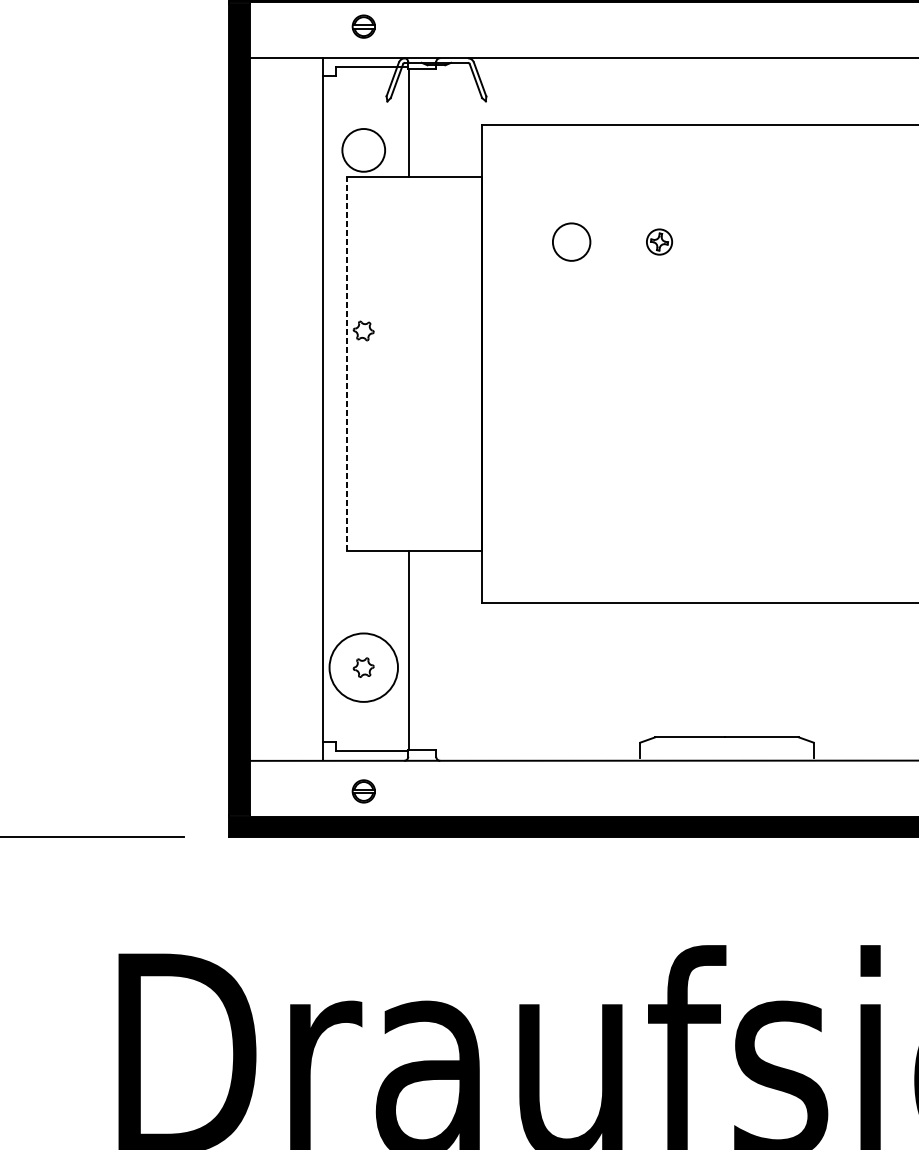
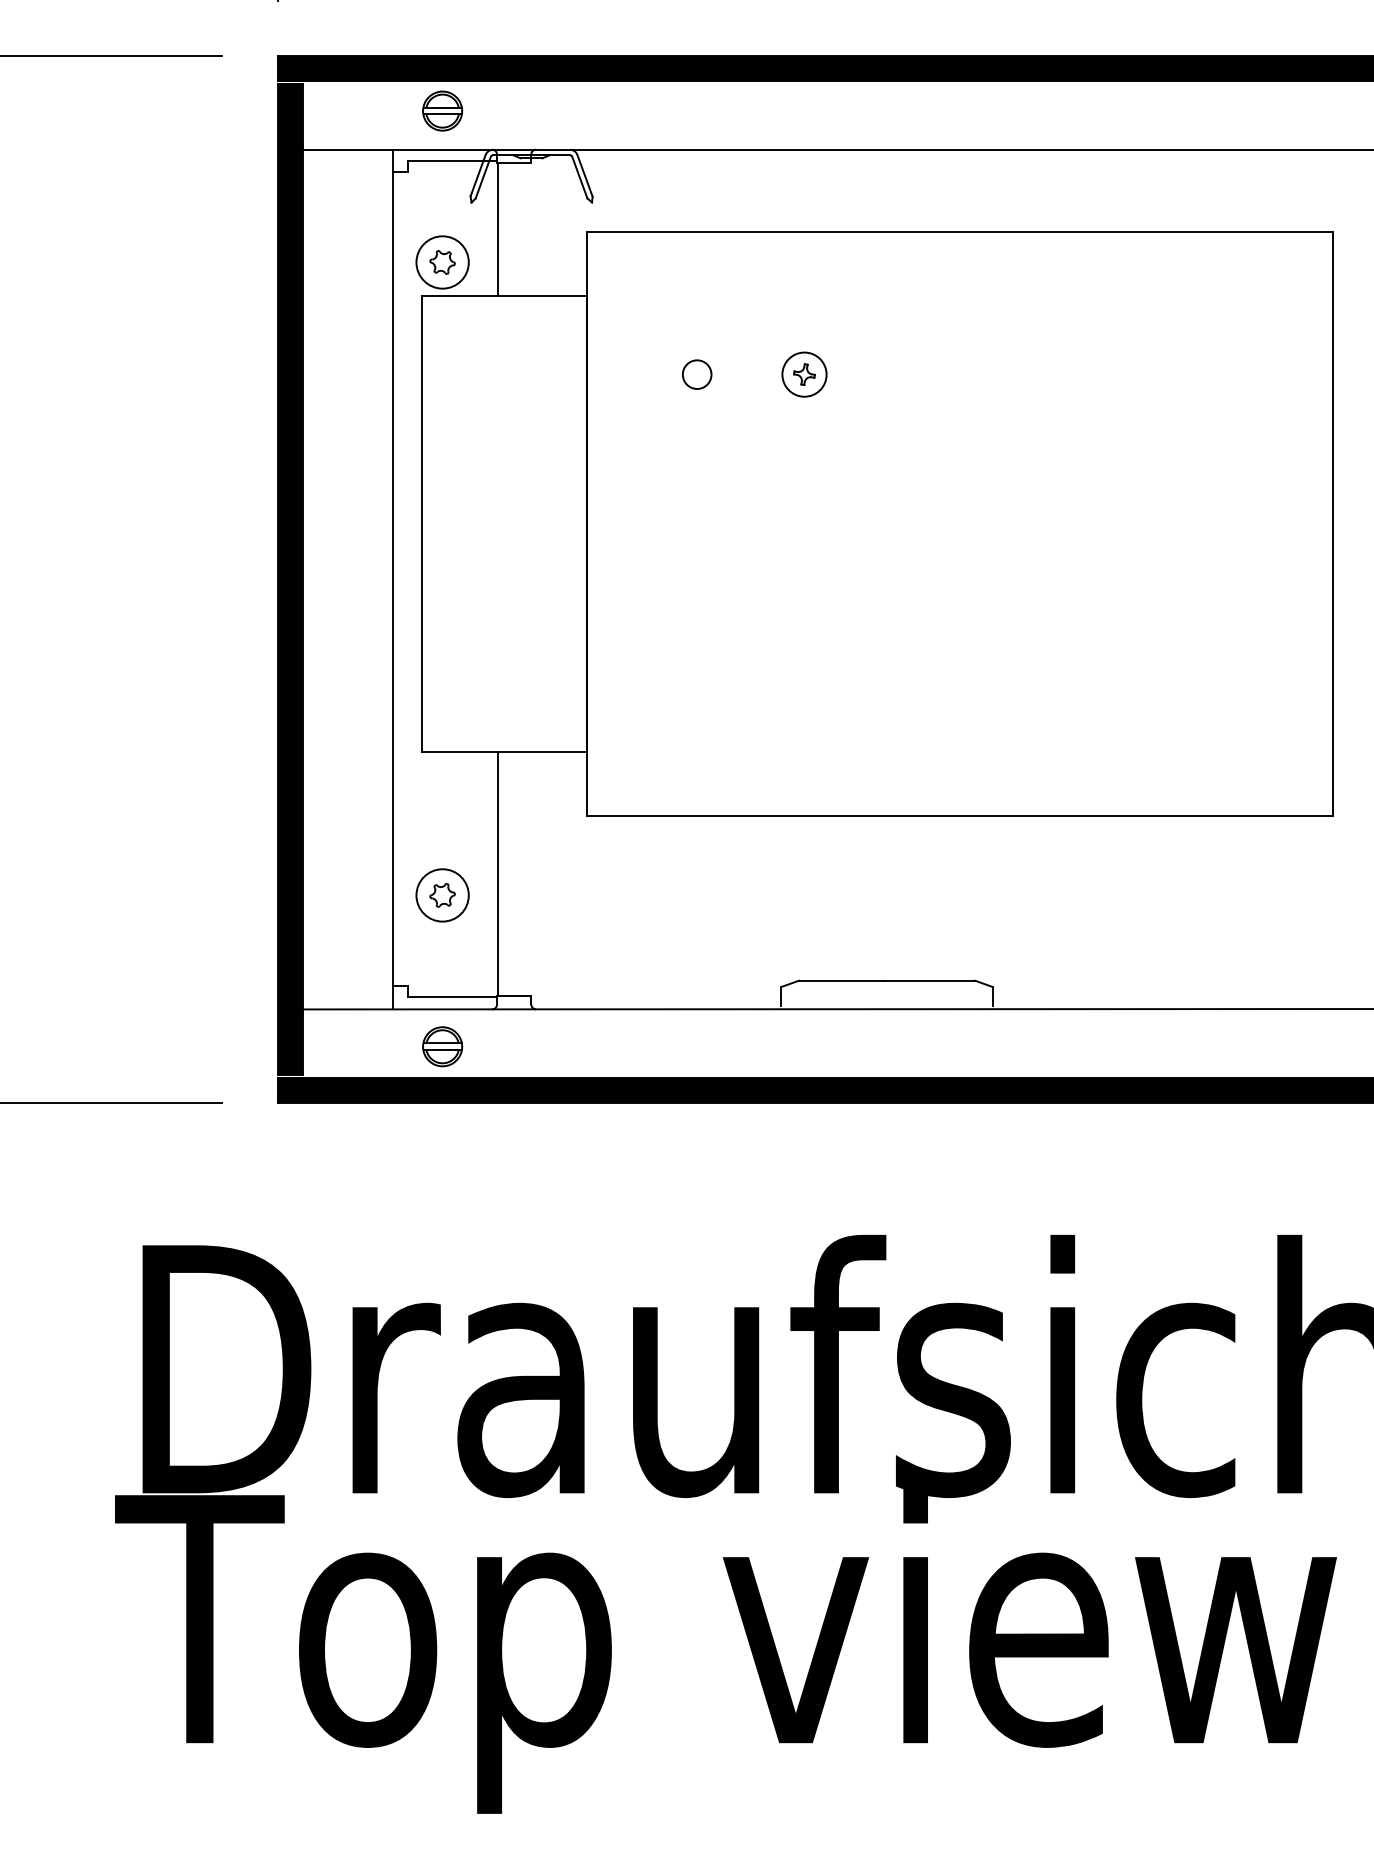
part: (363, 26) -> (442, 110), size x1.43
circle: (572, 241) -> (697, 374), size x0.62
circle: (659, 241) -> (804, 374), size x1.43
part: (363, 331) -> (442, 262), moved
line: (346, 363) -> (421, 523), dashed -> solid
circle: (363, 667) -> (442, 895), size x0.62
part: (363, 791) -> (442, 1046), size x1.43

